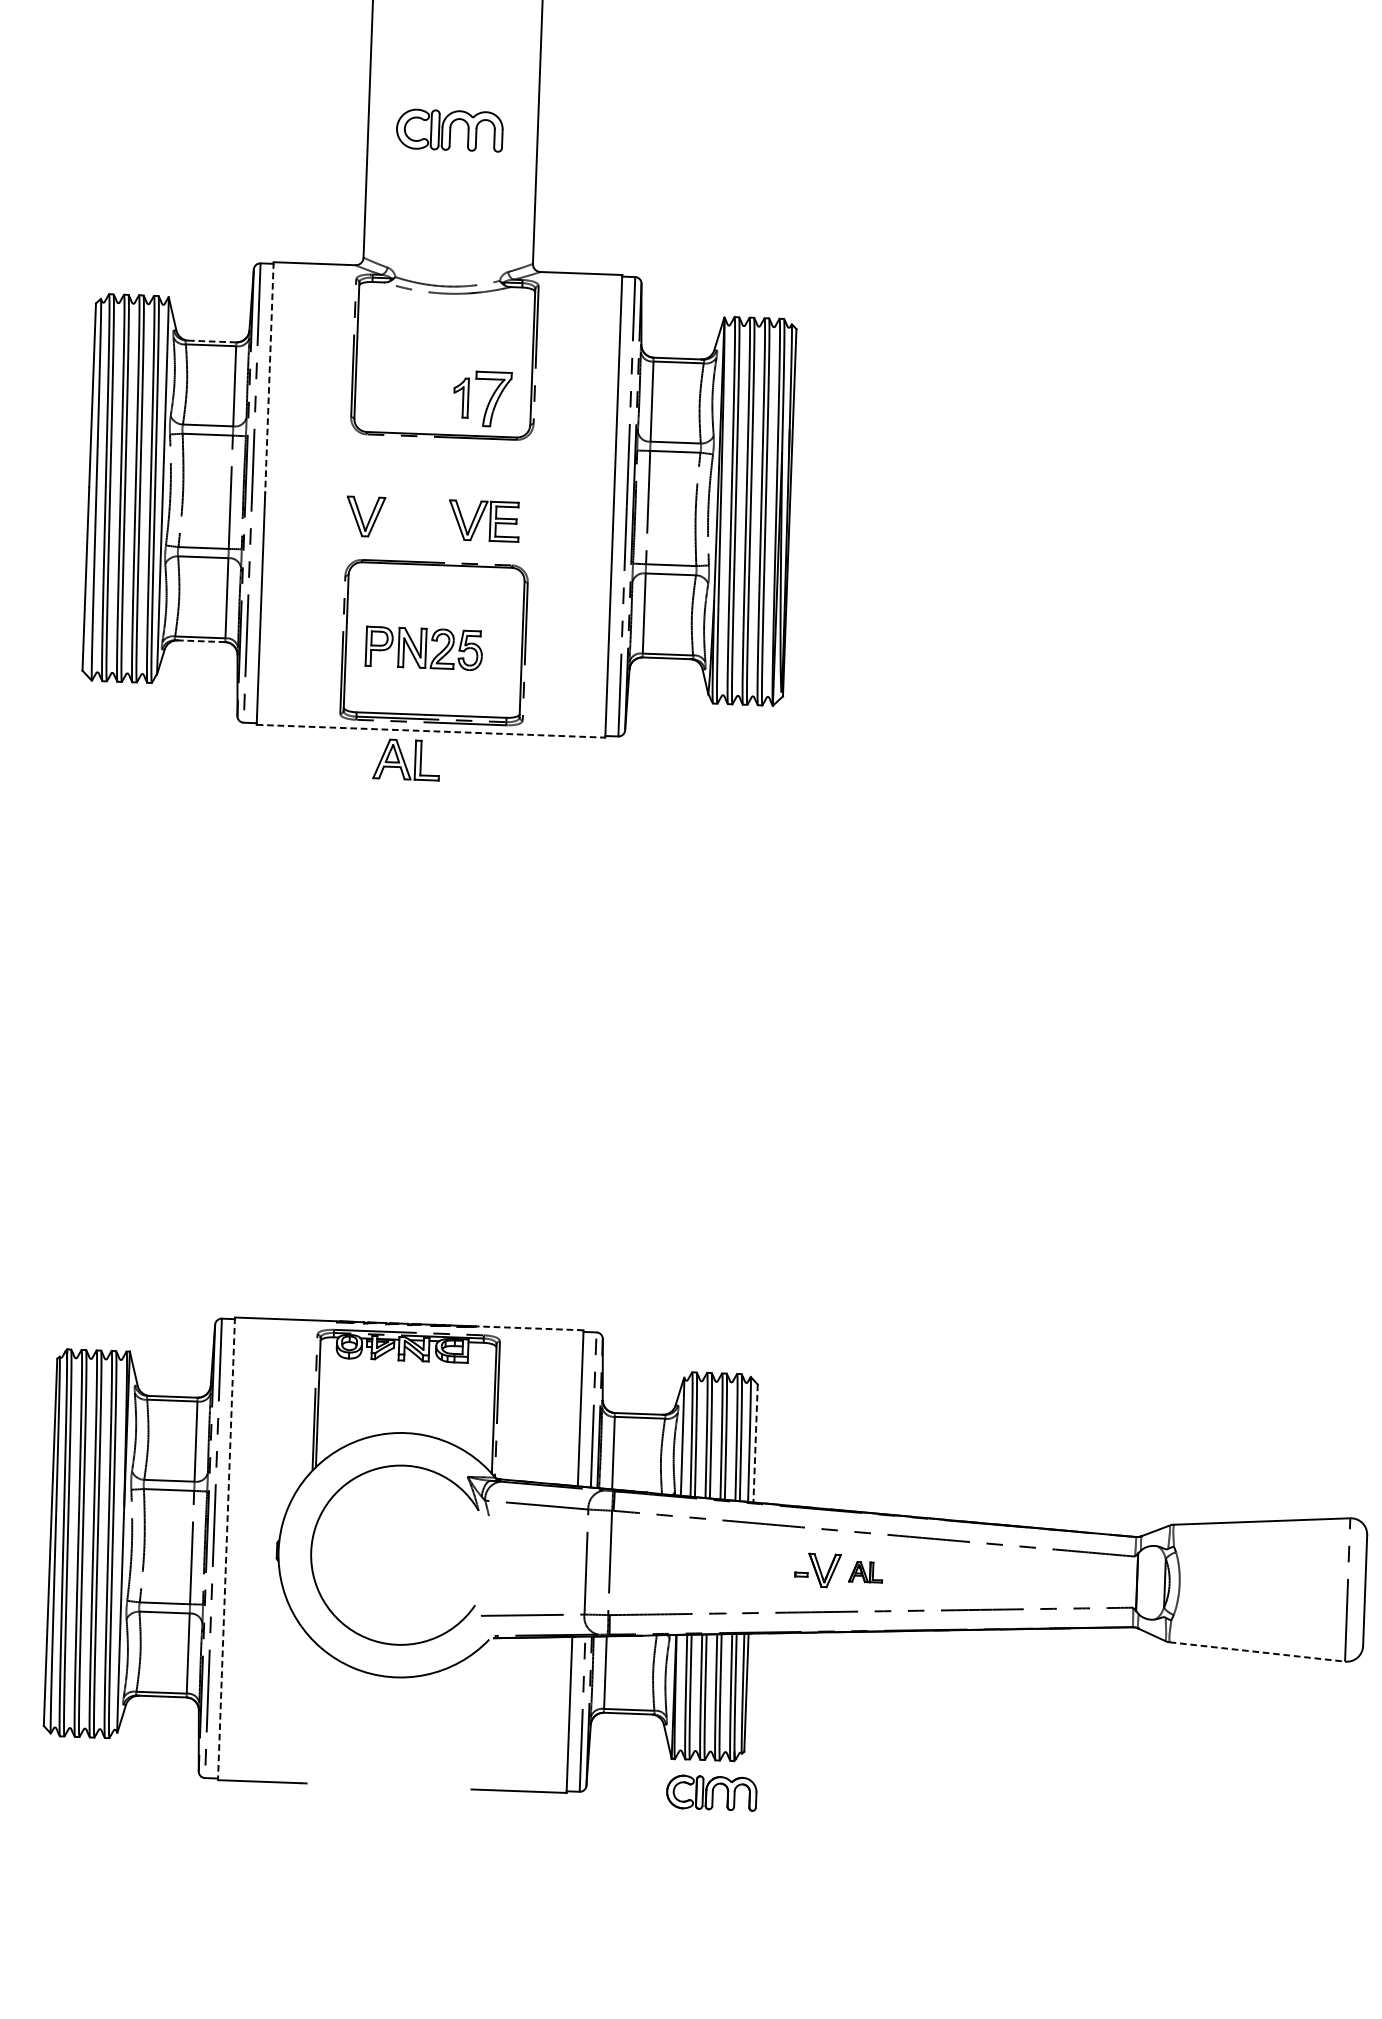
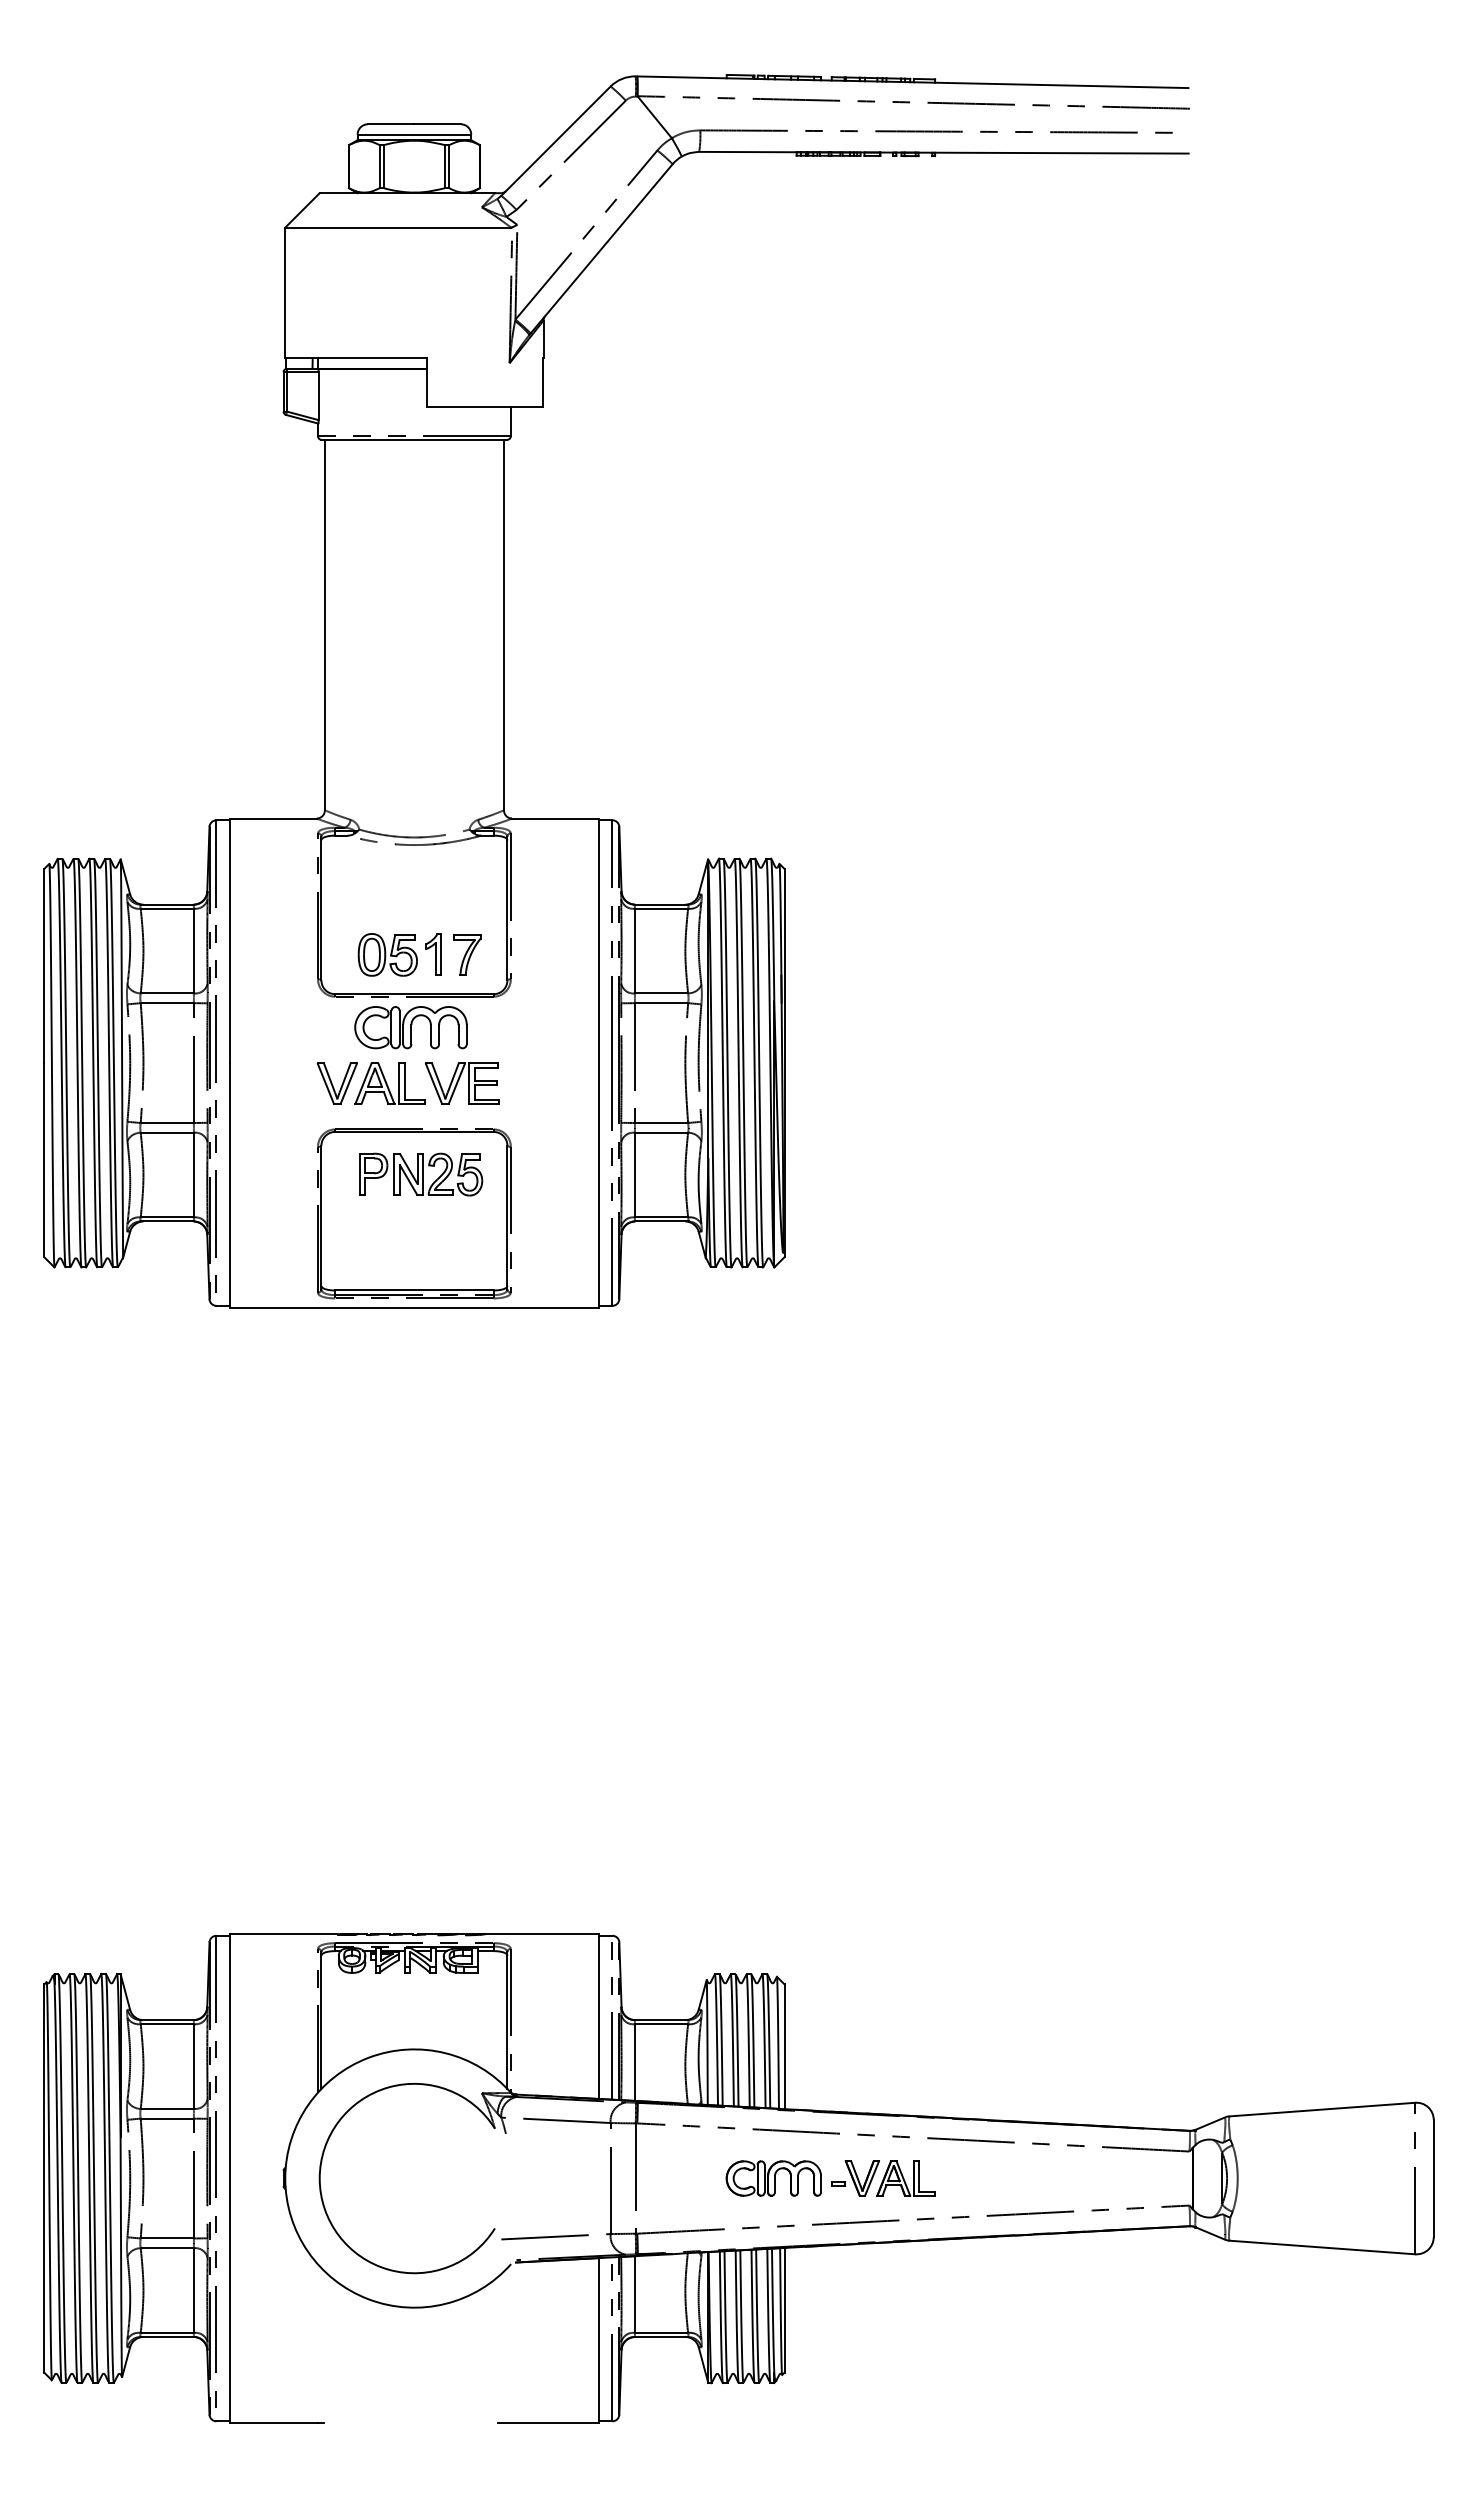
part: (449, 130) -> (410, 1027), moved
line: (211, 341) -> (167, 904), dashed -> solid
line: (269, 378) -> (230, 941), dashed -> solid
part: (417, 396) -> (387, 954), added
part: (493, 399) -> (467, 954), size x0.71
line: (200, 641) -> (167, 1221), dashed -> solid
part: (424, 648) -> (421, 1174), moved
line: (431, 731) -> (414, 1307), dashed -> solid
part: (406, 759) -> (389, 1083), moved
line: (529, 1328) -> (541, 1934), dashed -> solid
line: (755, 1444) -> (784, 2047), dashed -> solid
line: (226, 1548) -> (230, 2178), dashed -> solid
part: (865, 1572) -> (905, 2178), size x1.67
line: (1257, 1651) -> (1322, 2247), dashed -> solid
part: (711, 1792) -> (773, 2178), moved

